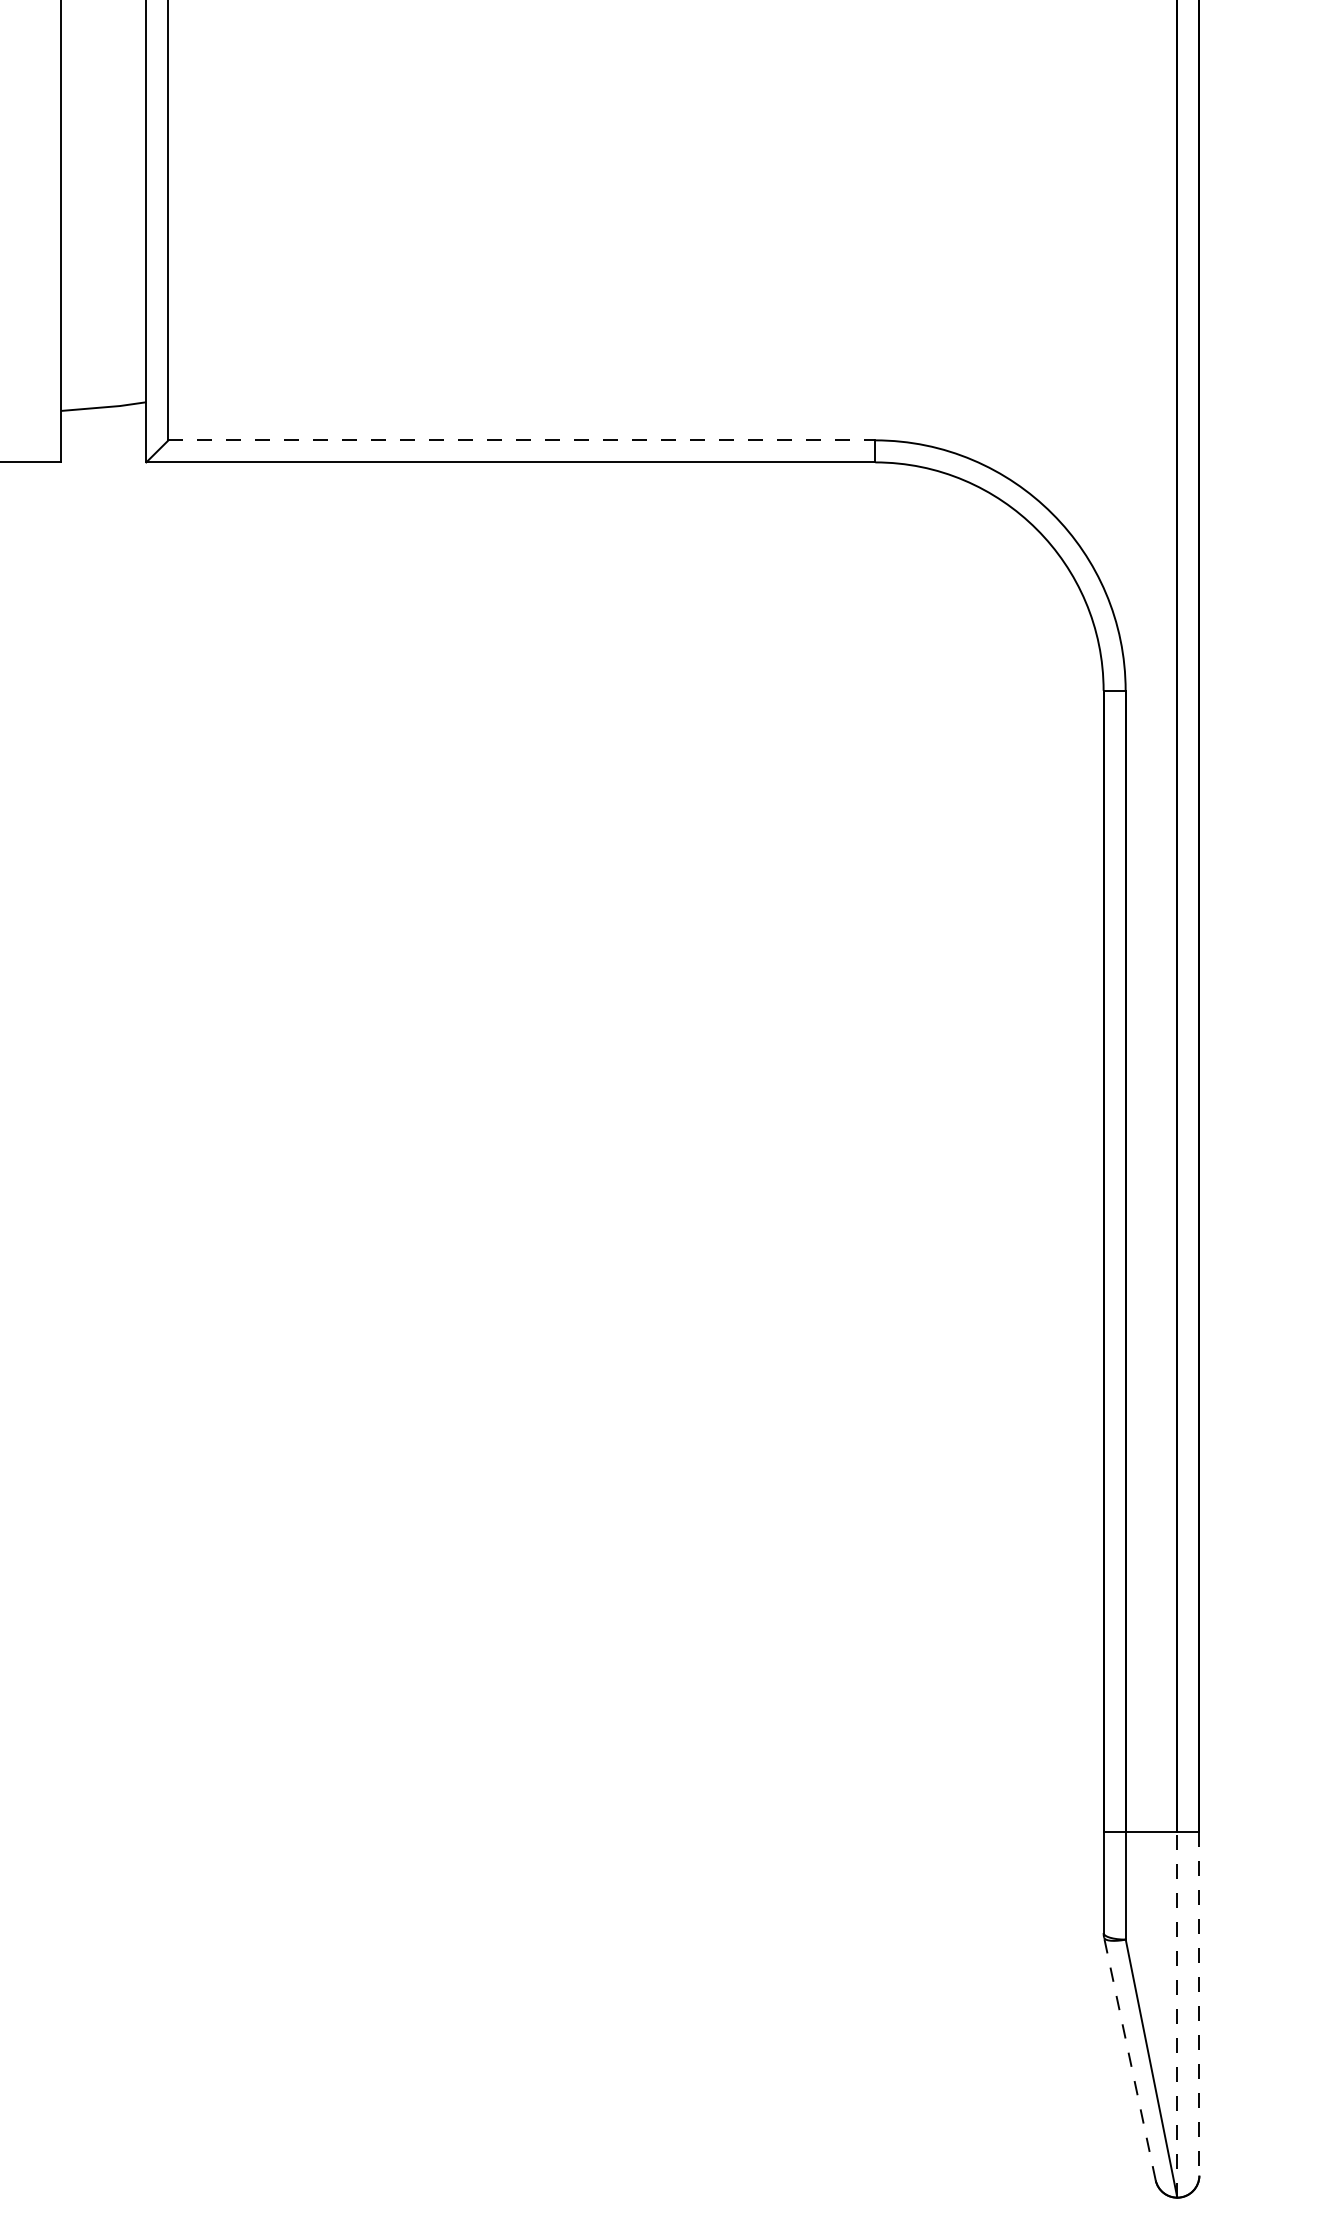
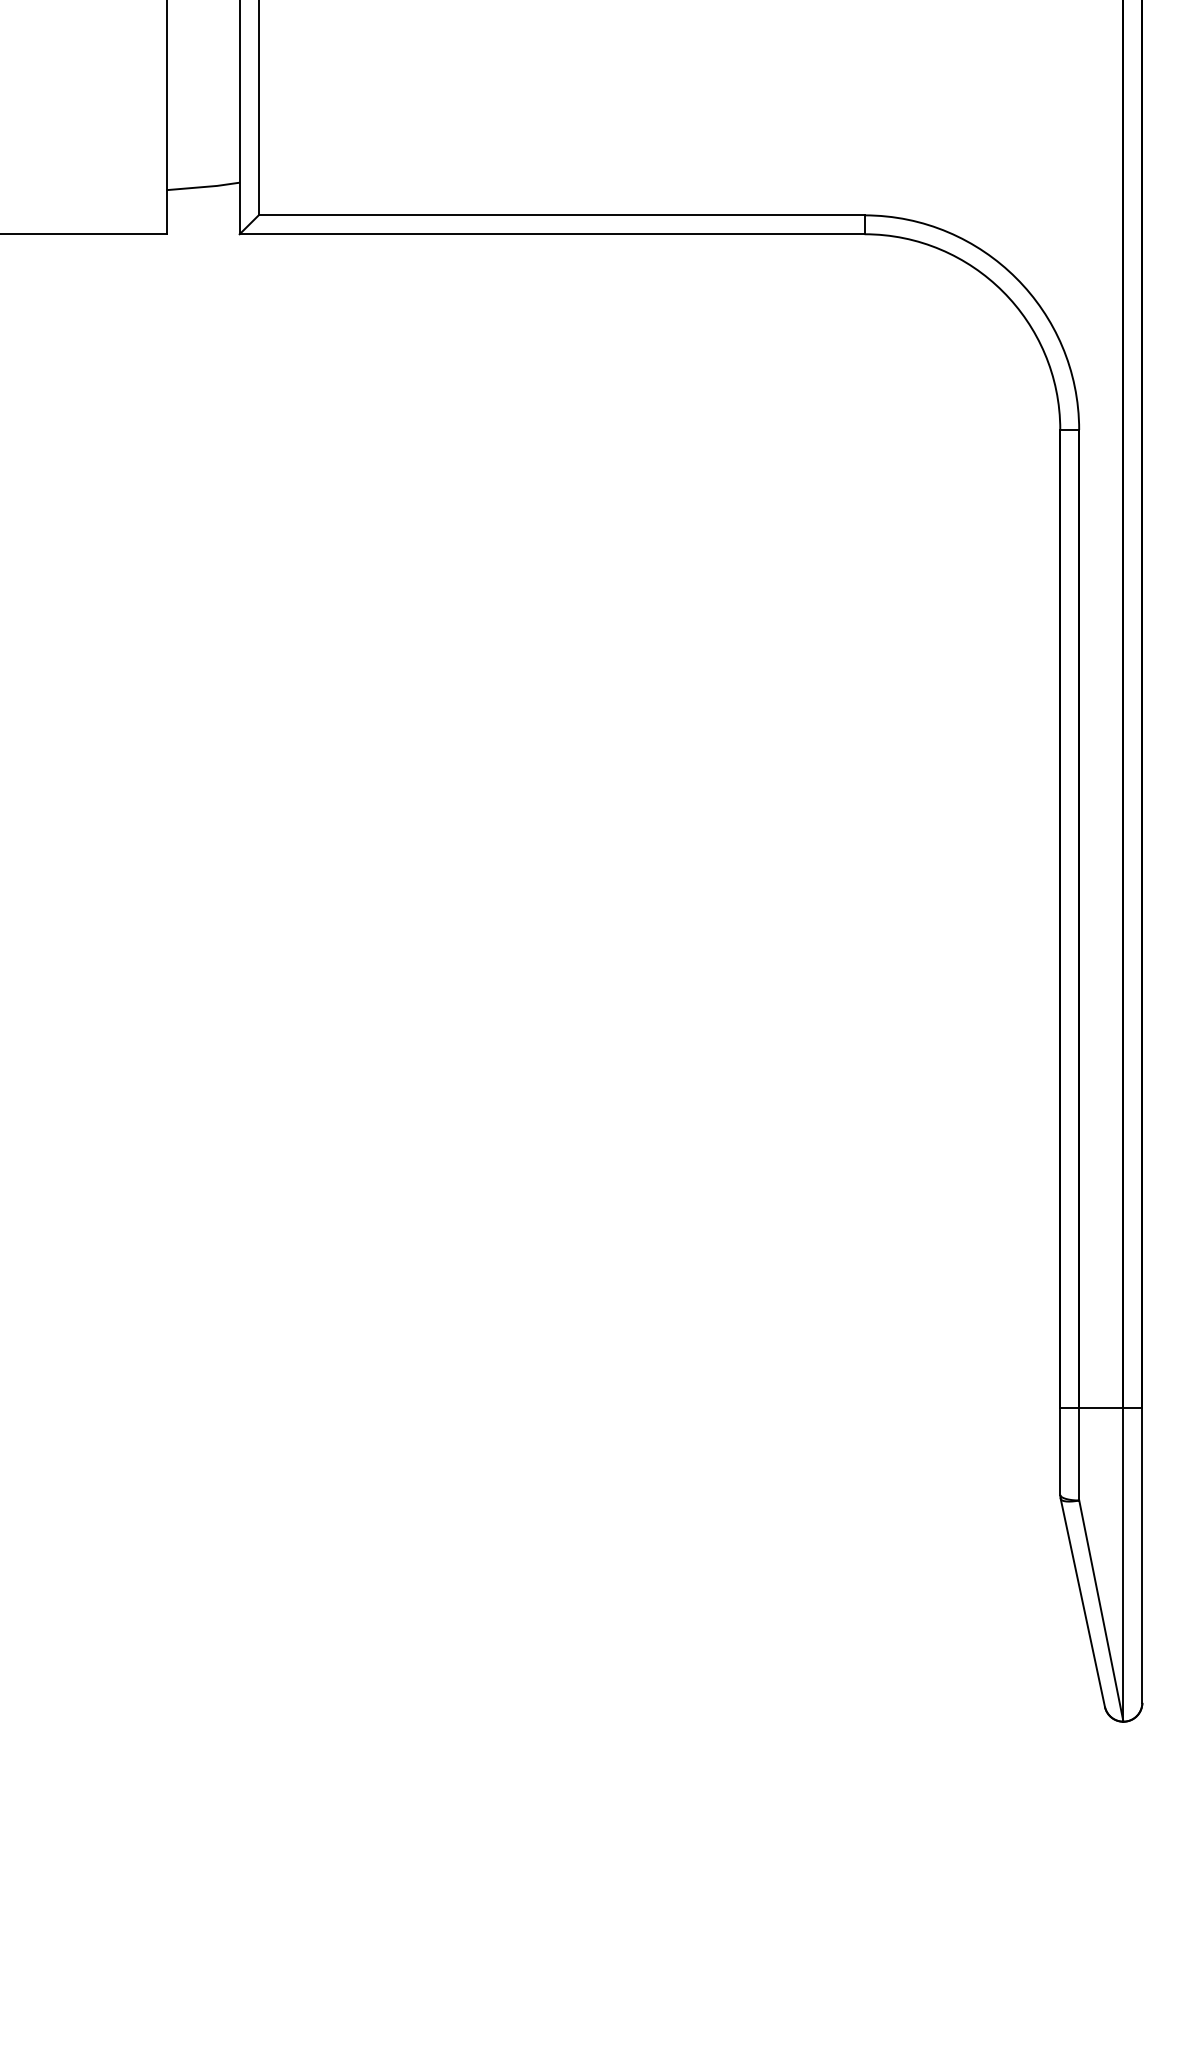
line: (521, 440) -> (561, 215), dashed -> solid
line: (1199, 2004) -> (1142, 1556), dashed -> solid
line: (1177, 2015) -> (1123, 1565), dashed -> solid
line: (1129, 2058) -> (1082, 1602), dashed -> solid

